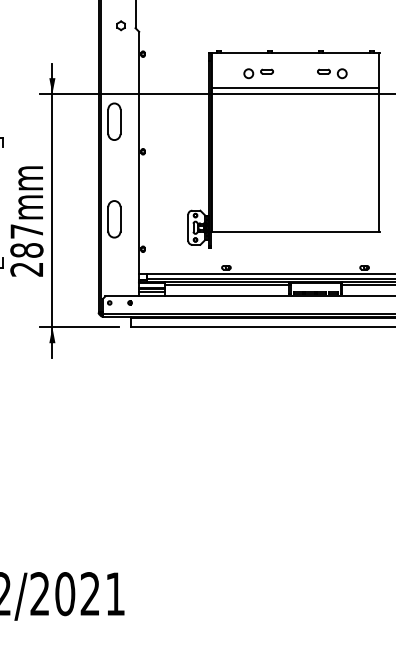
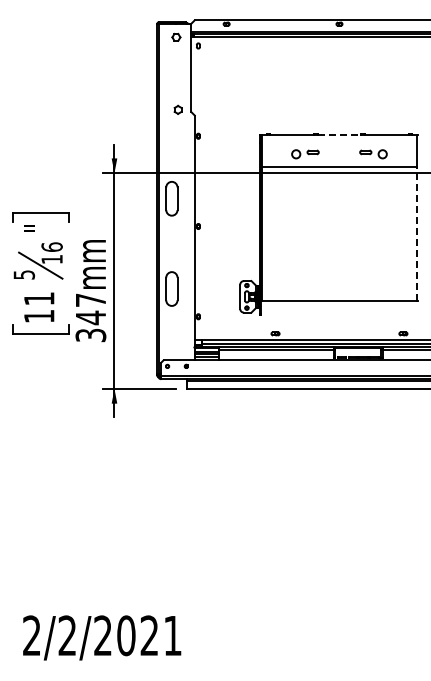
line: (295, 53) -> (339, 135), solid -> dashed
line: (378, 160) -> (416, 234), solid -> dashed
text: (26, 259) -> (90, 326), 287mm -> 347mm

